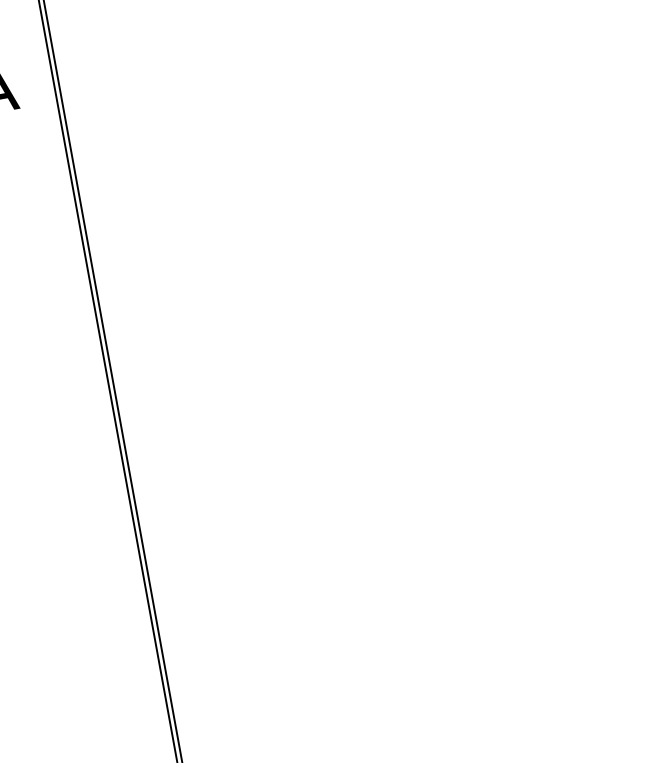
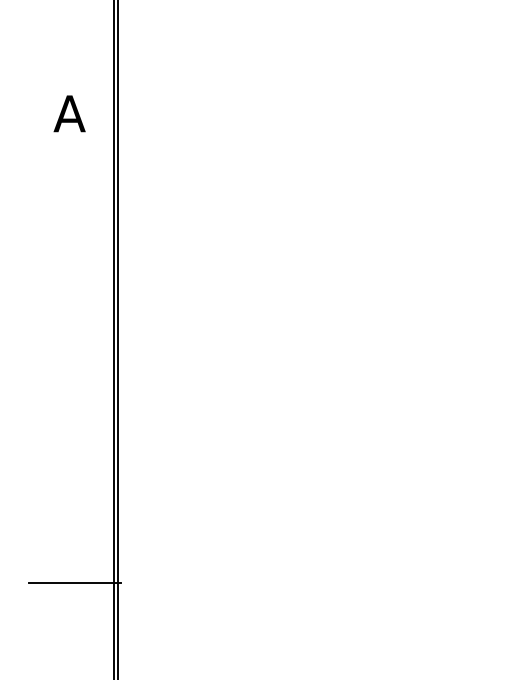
line: (114, 699) -> (75, 583), added

